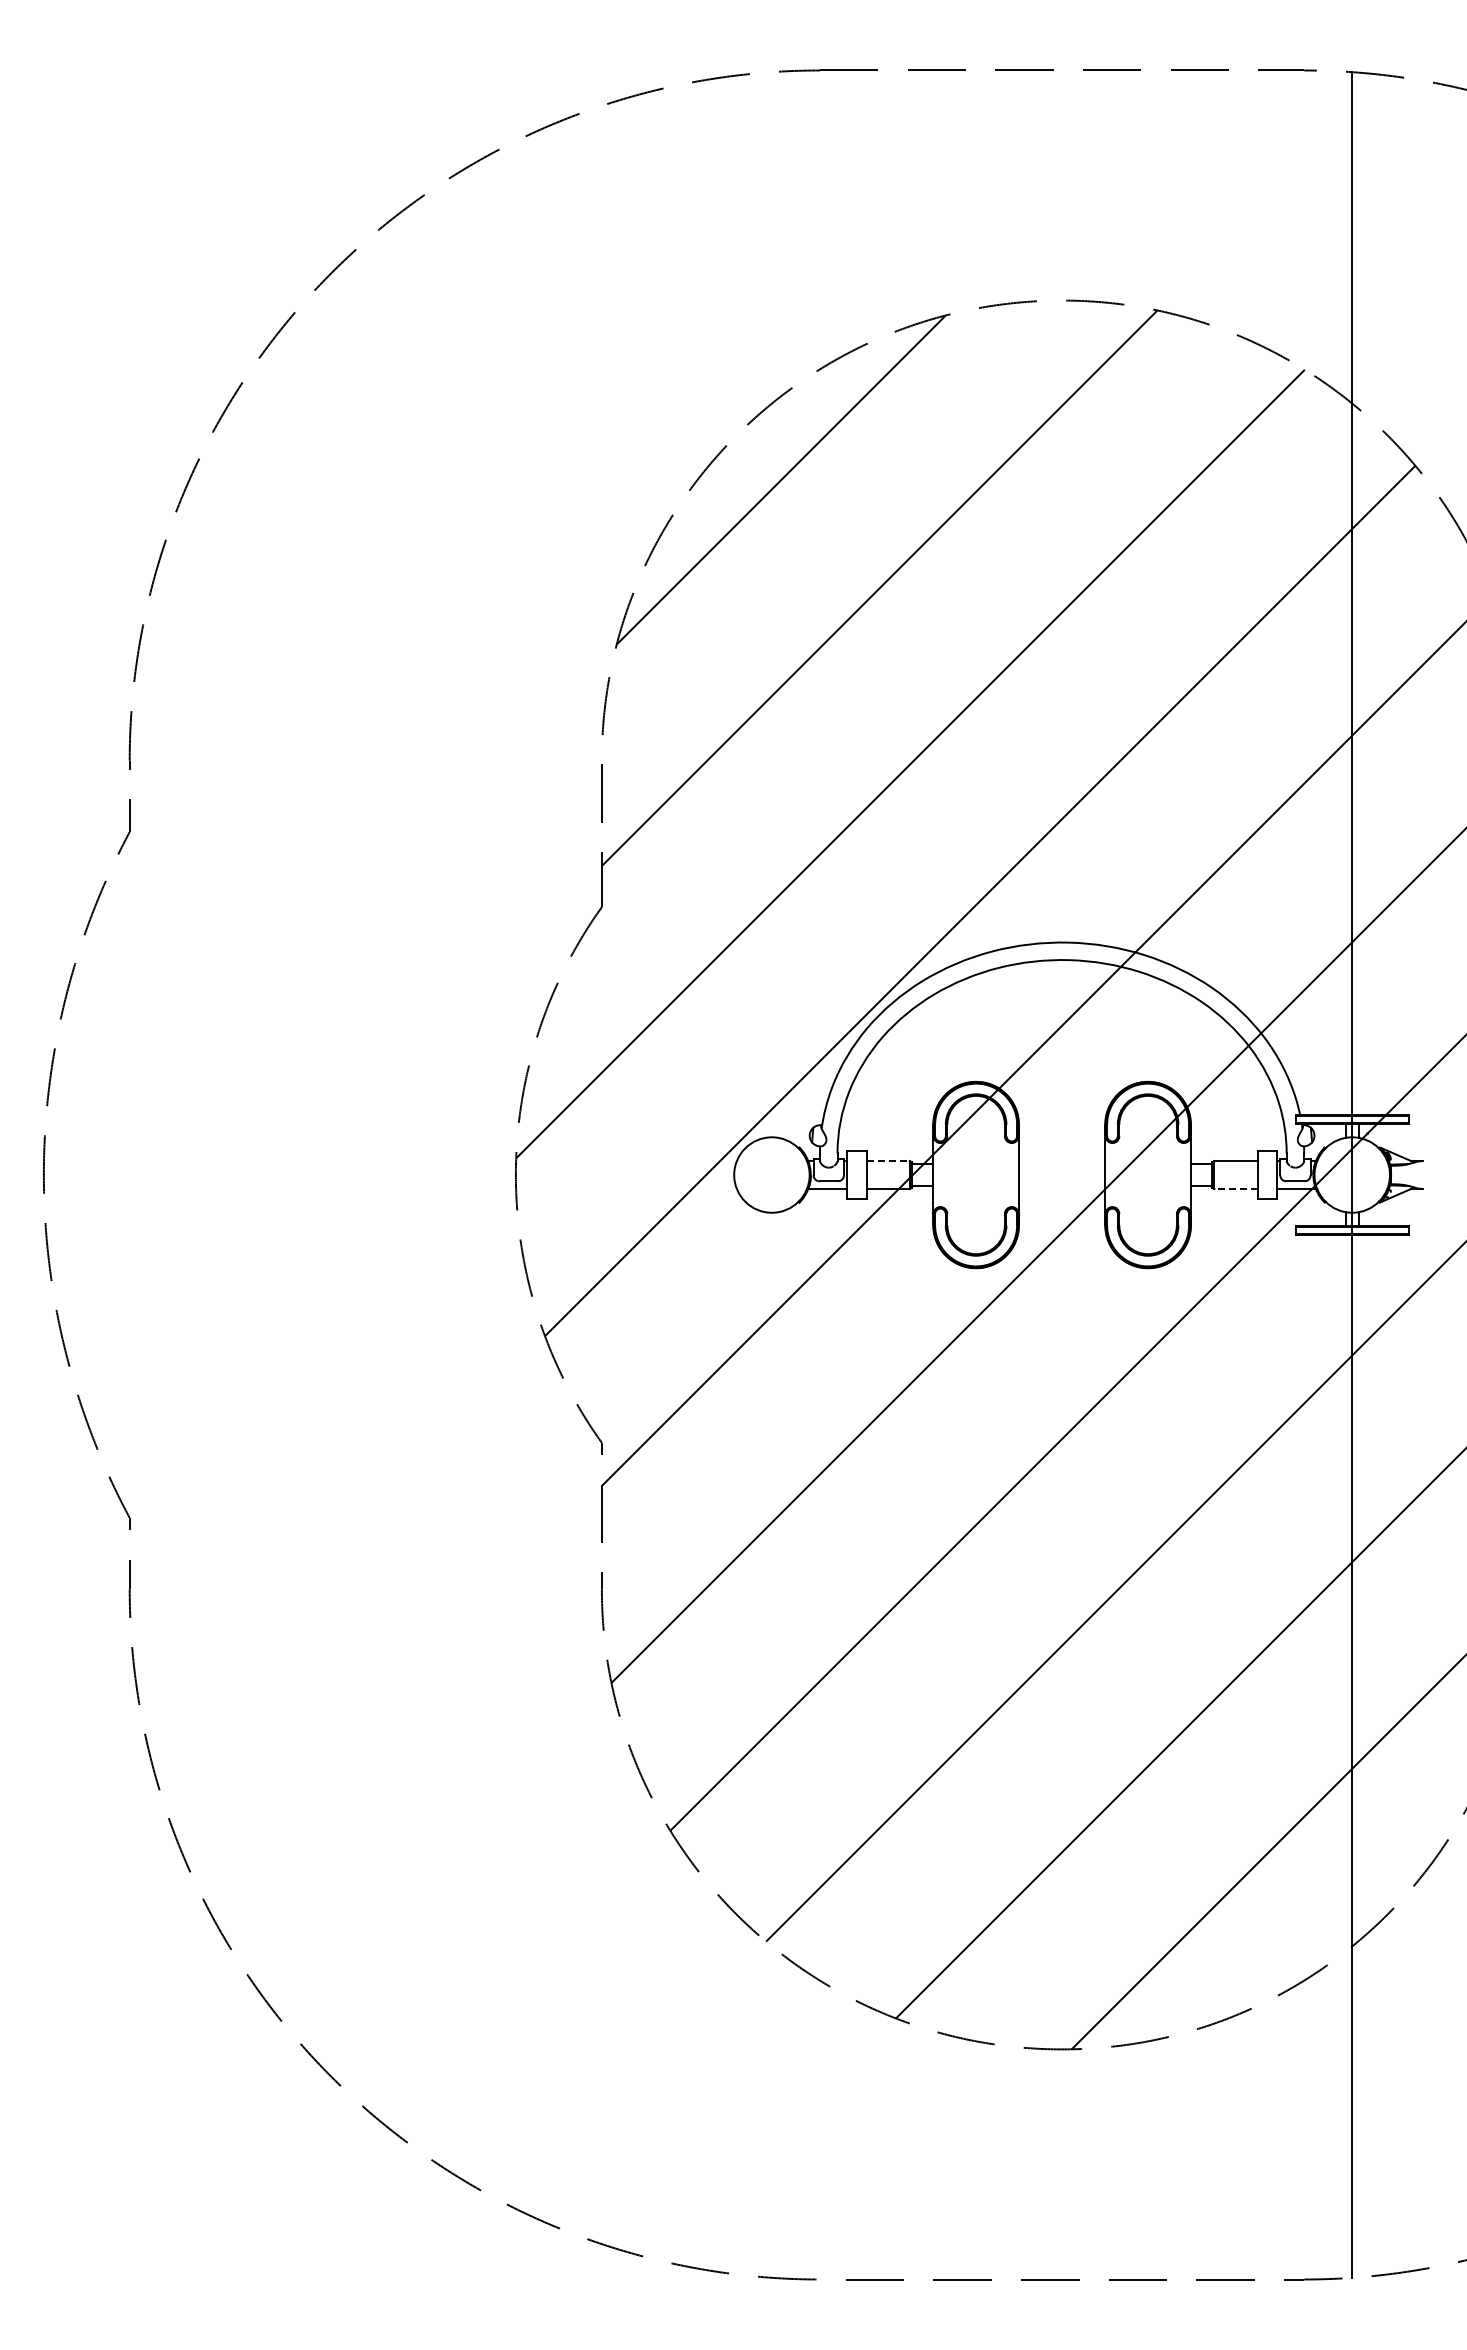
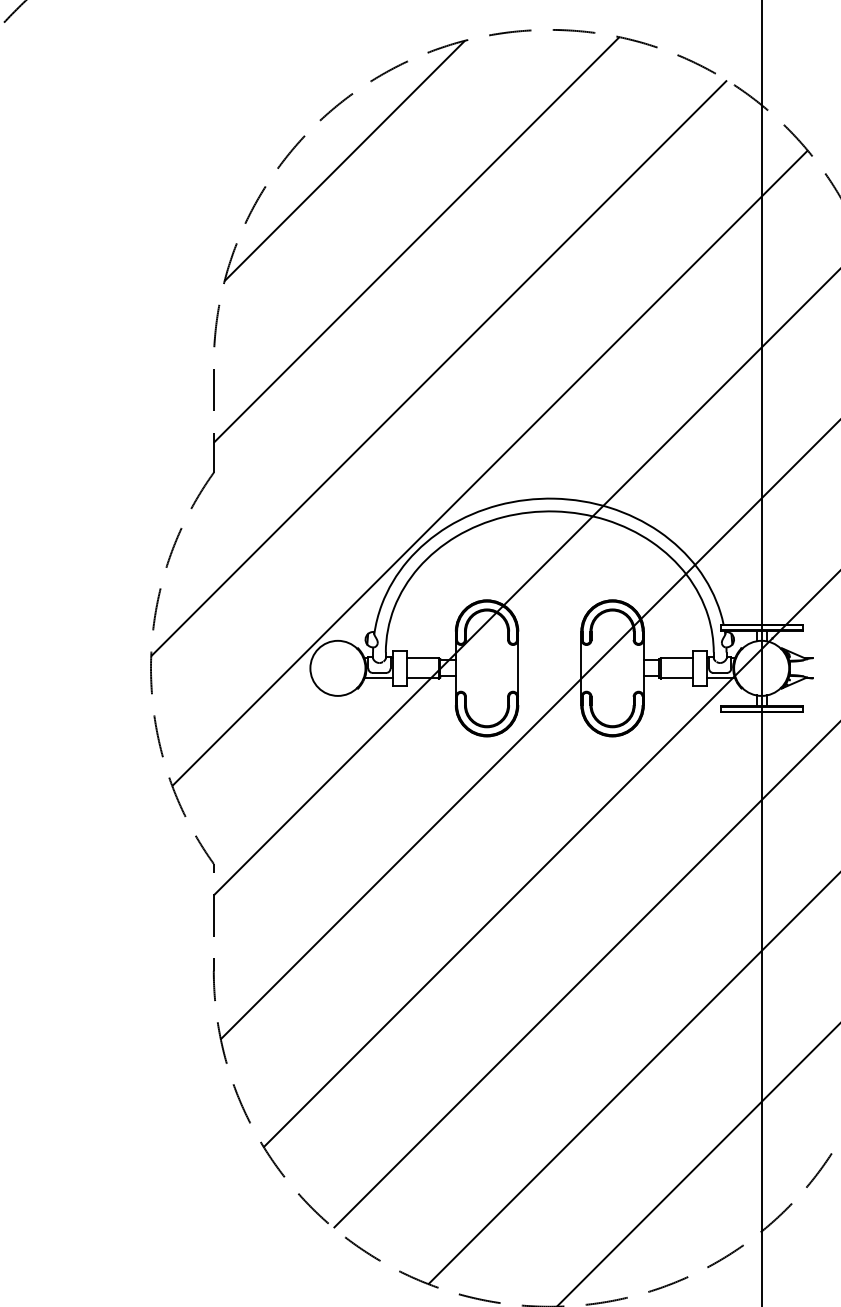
line: (888, 1161) -> (423, 658), dashed -> solid
line: (1236, 1188) -> (677, 678), dashed -> solid

